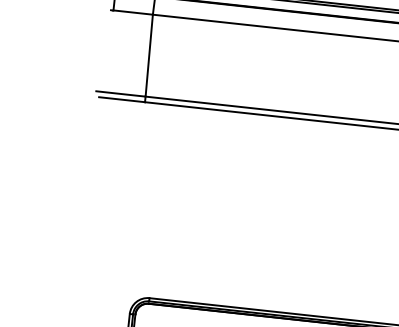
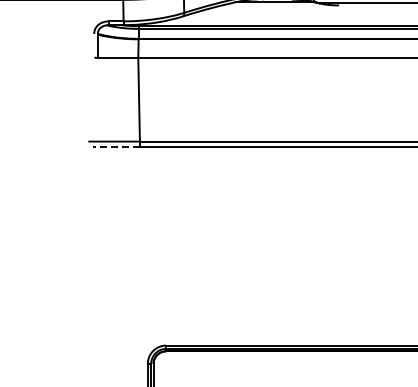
line: (122, 99) -> (116, 147), solid -> dashed

